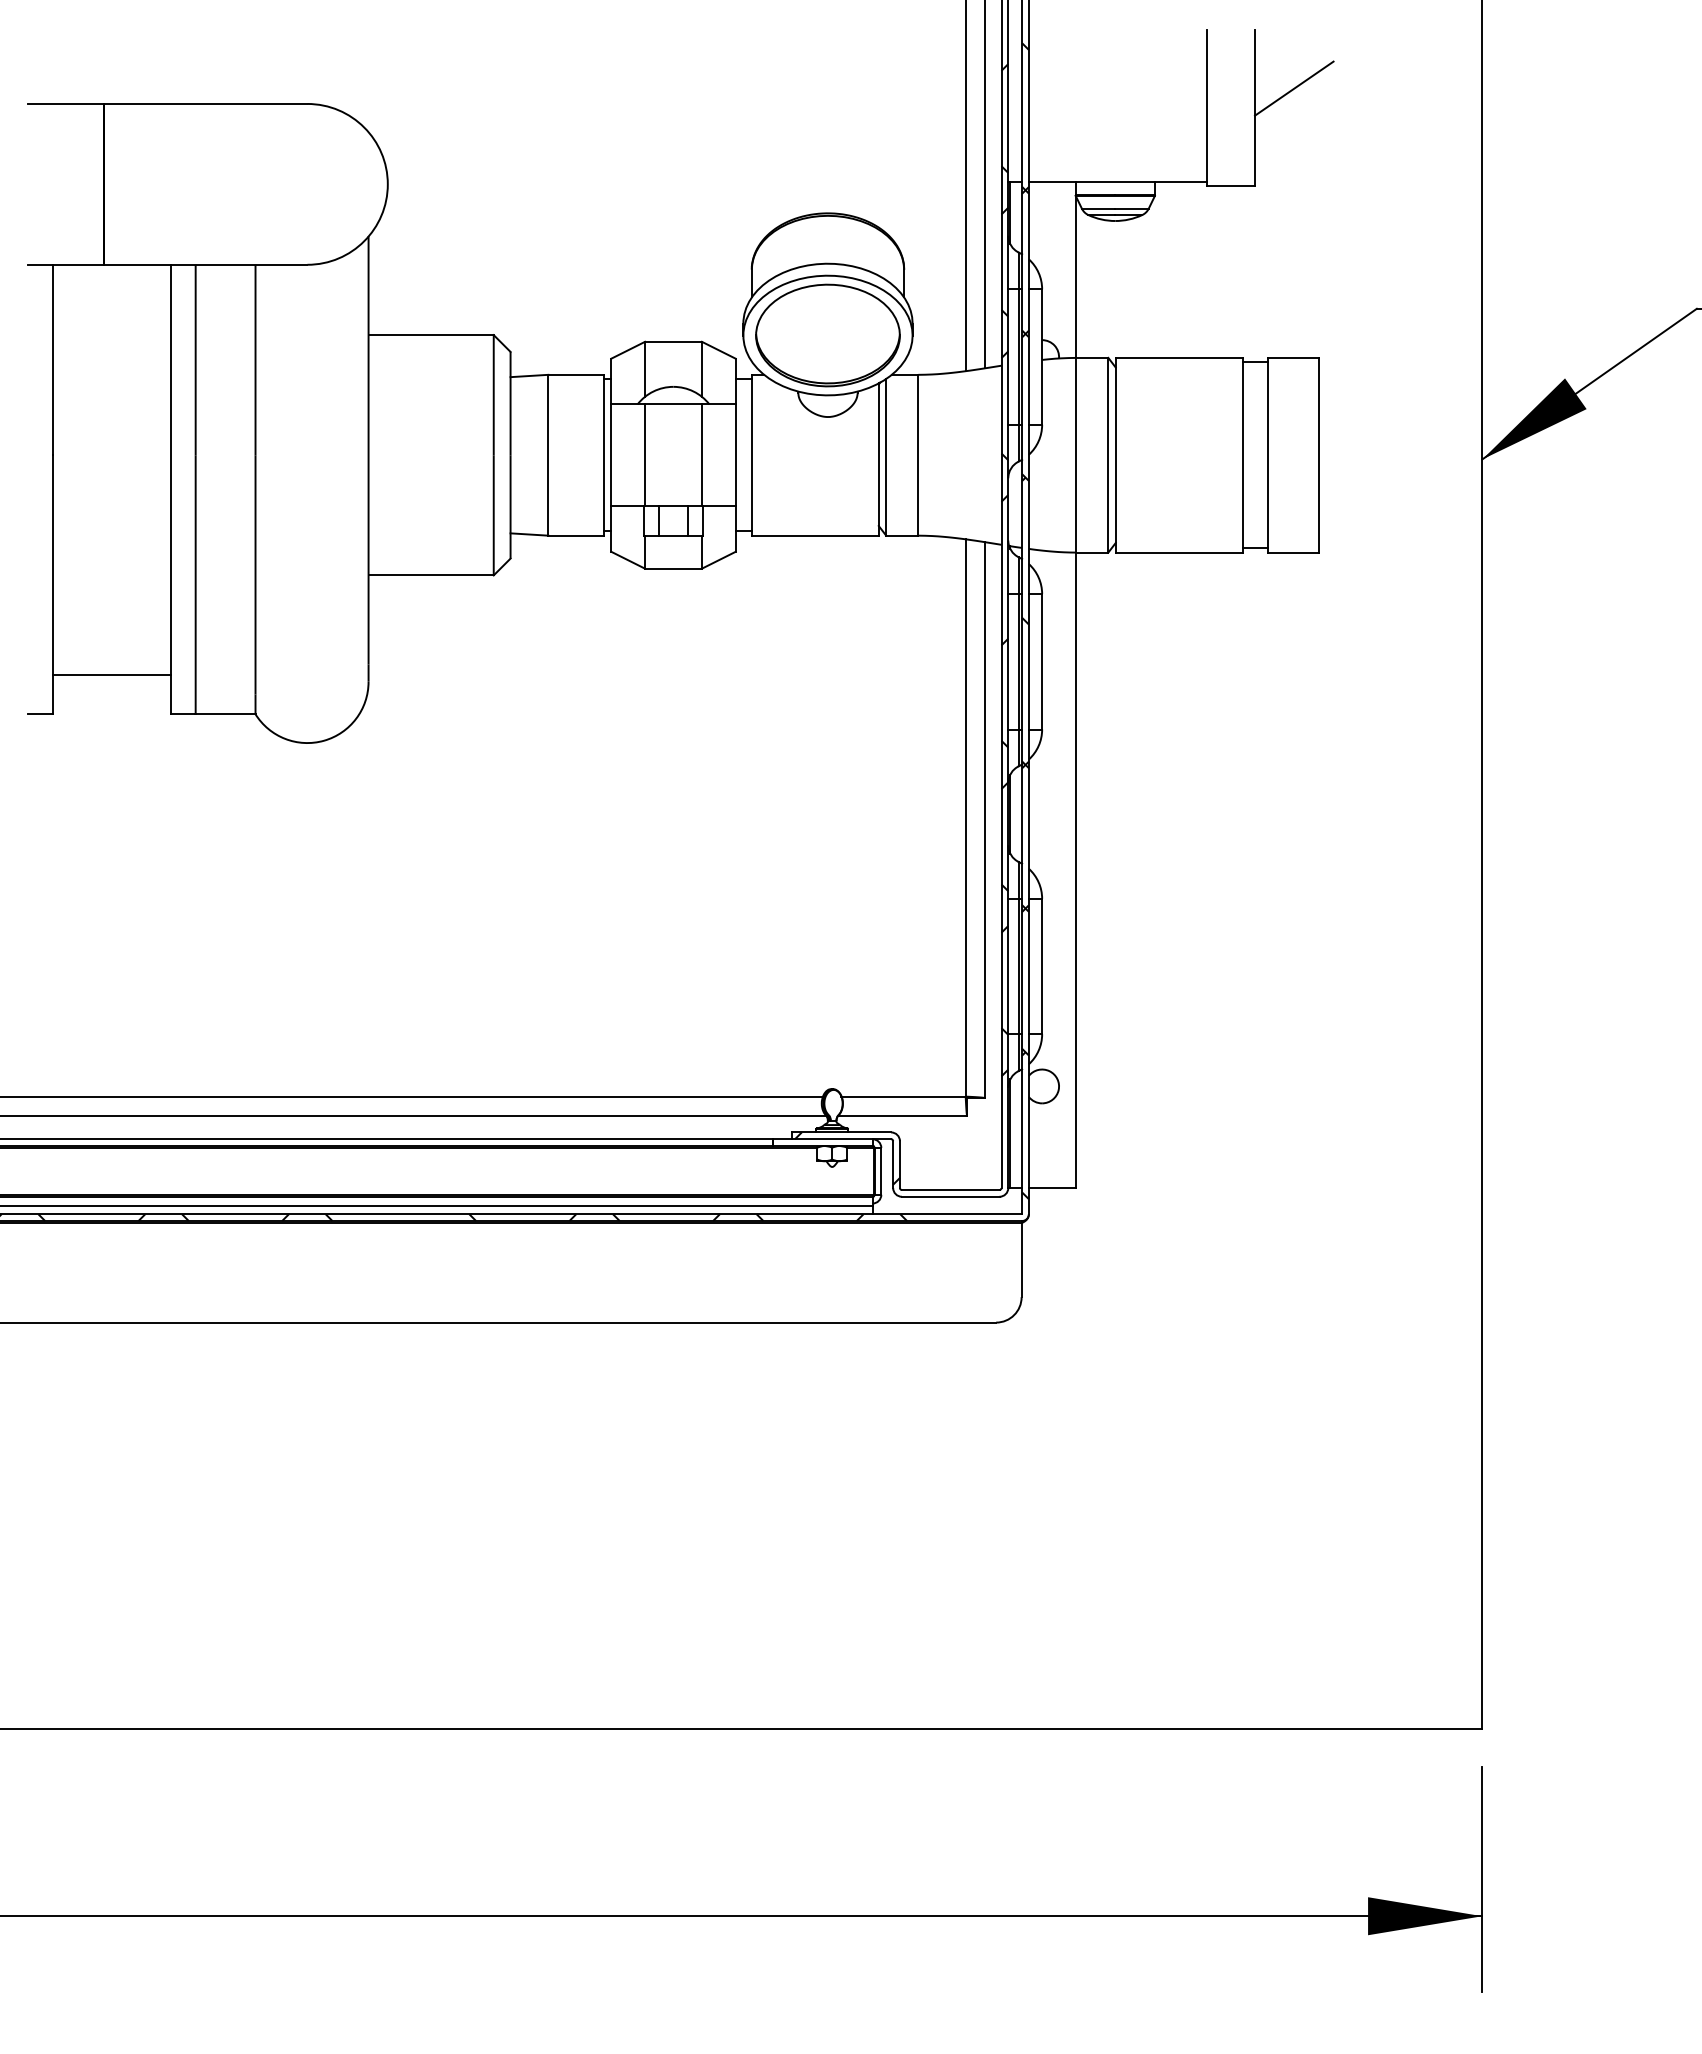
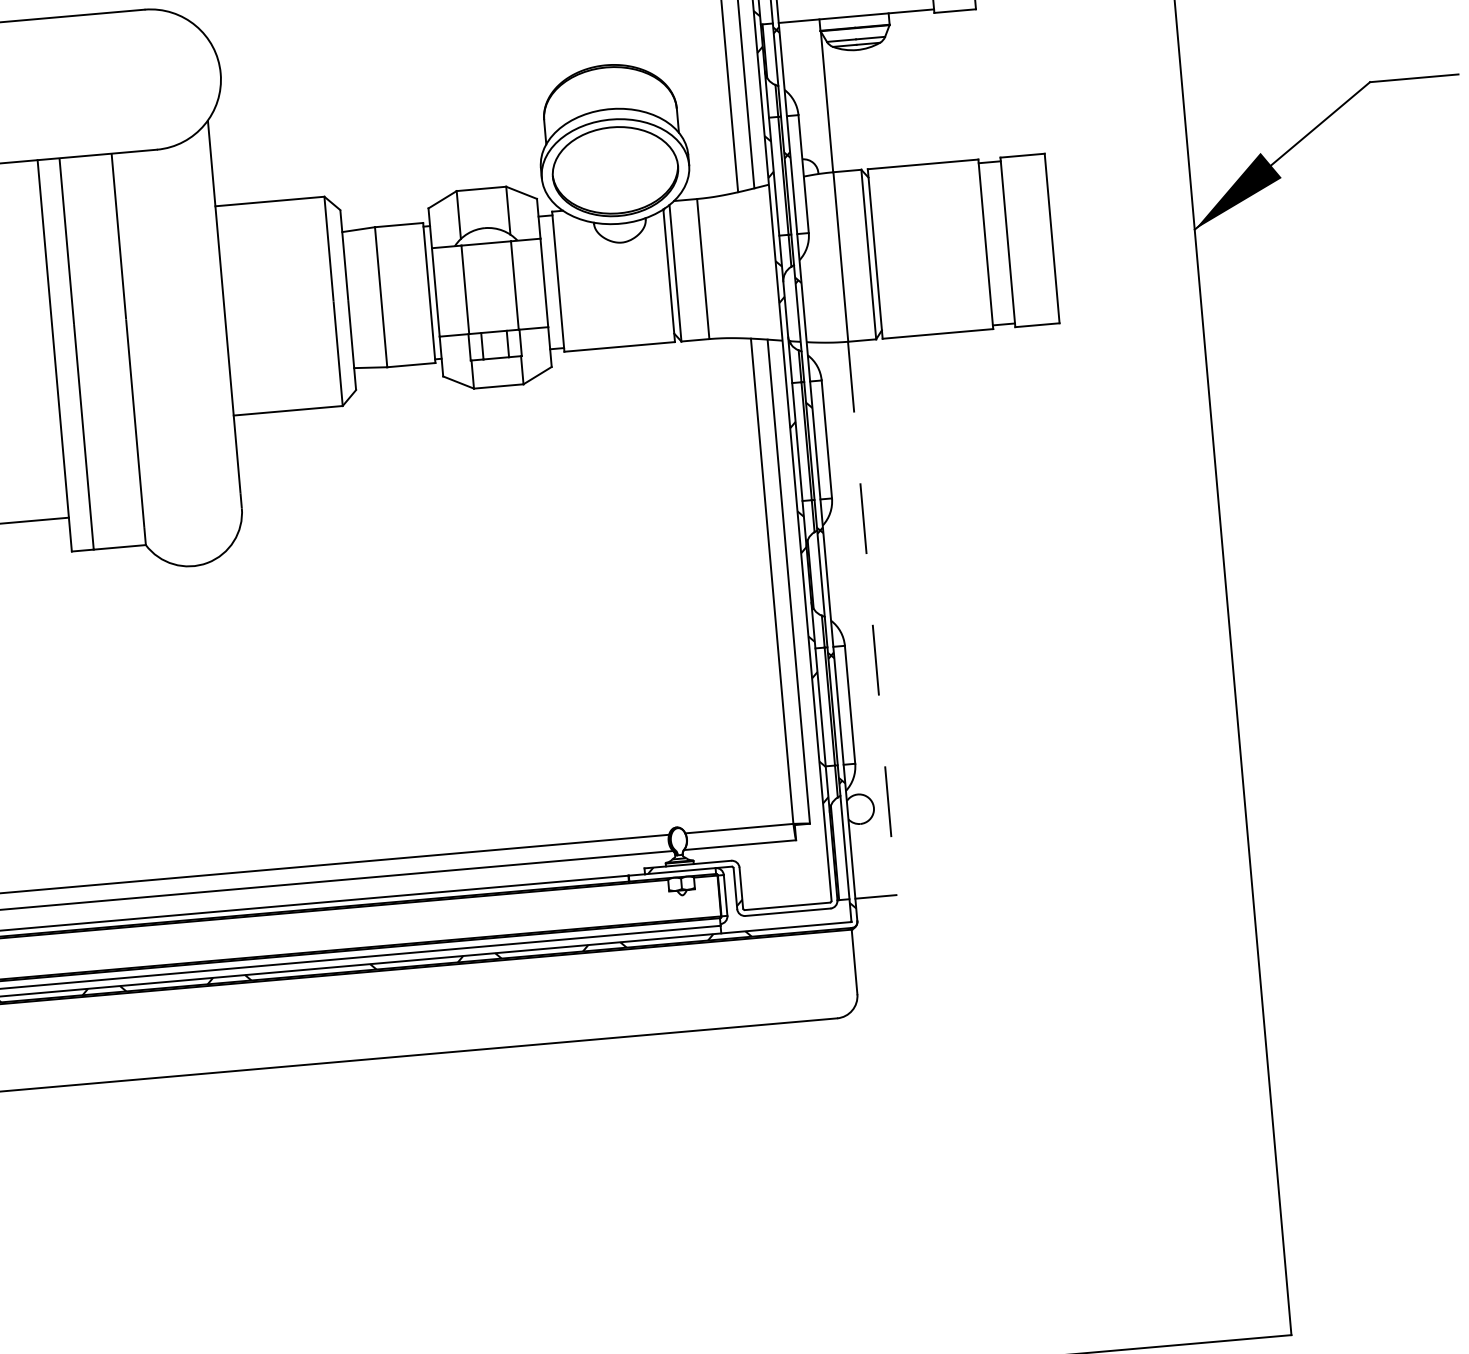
line: (1076, 870) -> (872, 618), solid -> dashed

